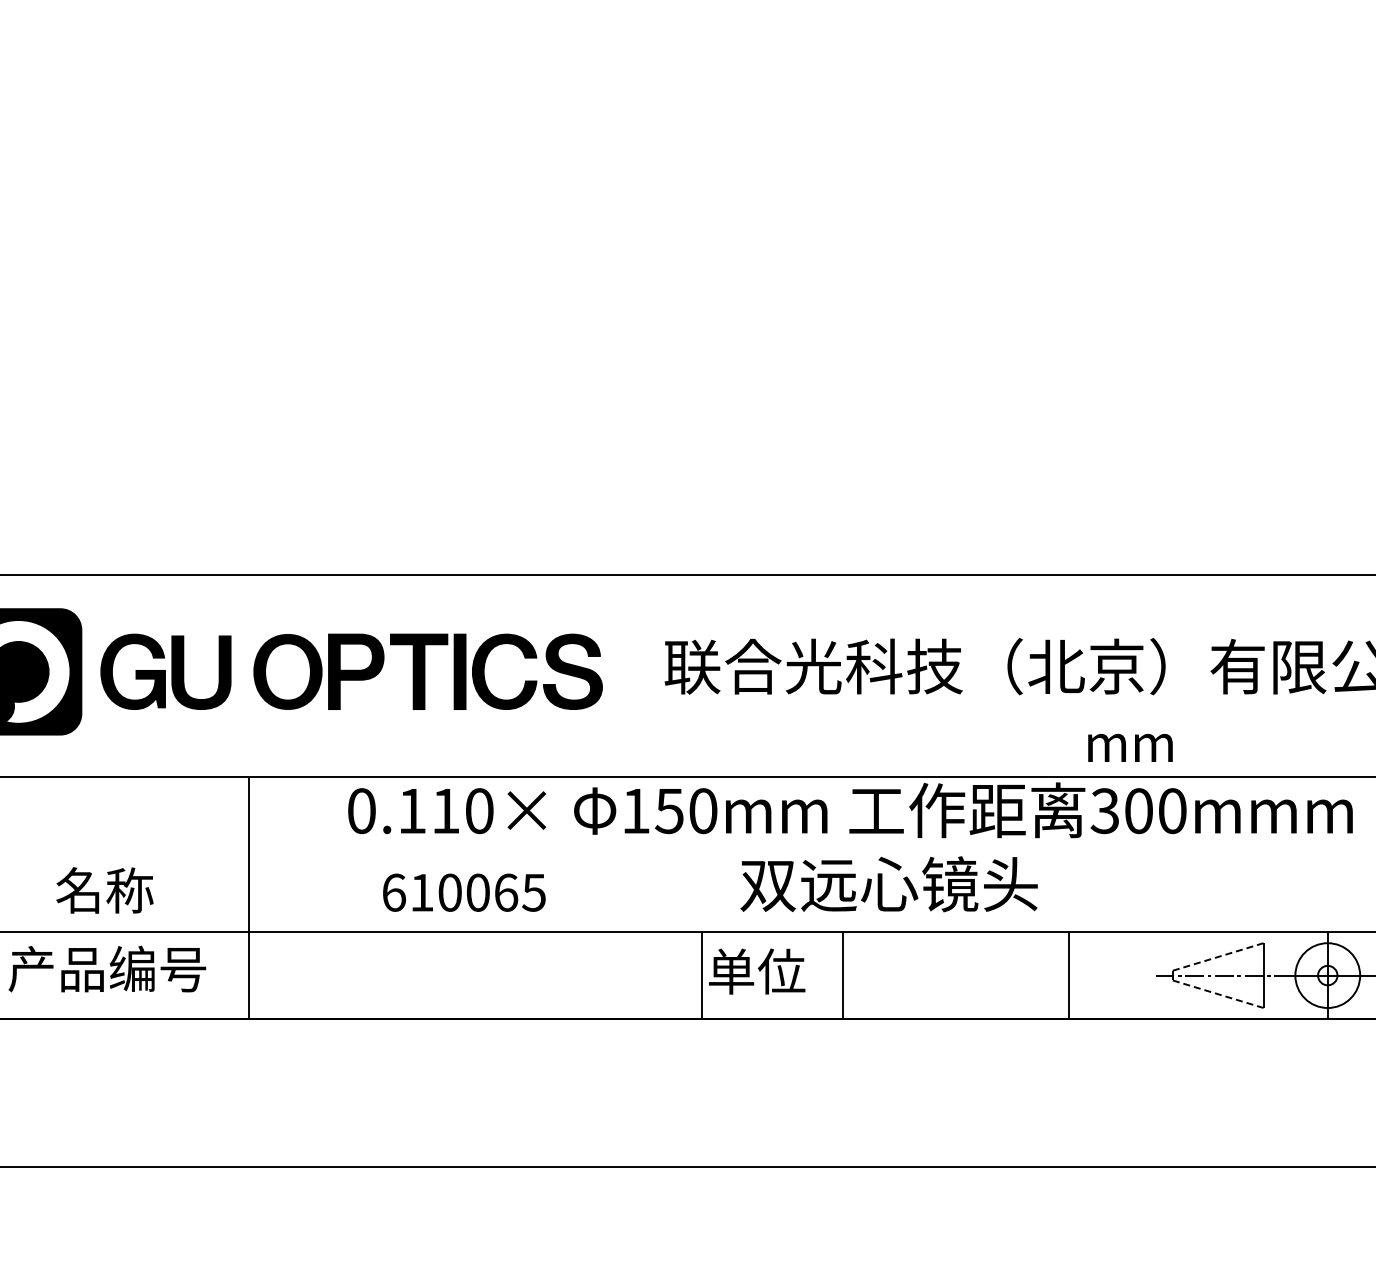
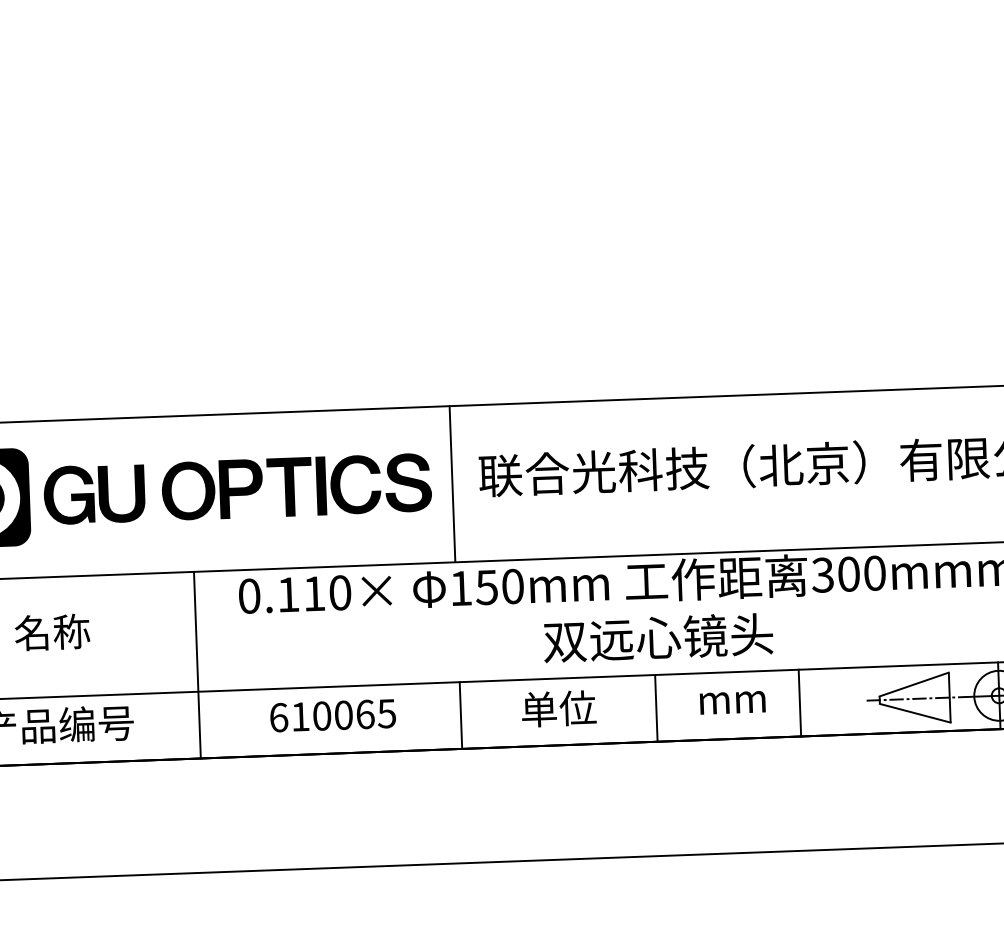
line: (629, 674) -> (452, 483), added
text: (1130, 747) -> (732, 702), moved
text: (104, 890) -> (52, 632), moved
text: (464, 892) -> (333, 715), moved
line: (249, 897) -> (197, 664), moved
line: (1218, 956) -> (914, 684), dashed -> solid
line: (701, 975) -> (460, 715), moved
line: (843, 975) -> (656, 708), moved
line: (1218, 994) -> (915, 713), dashed -> solid

